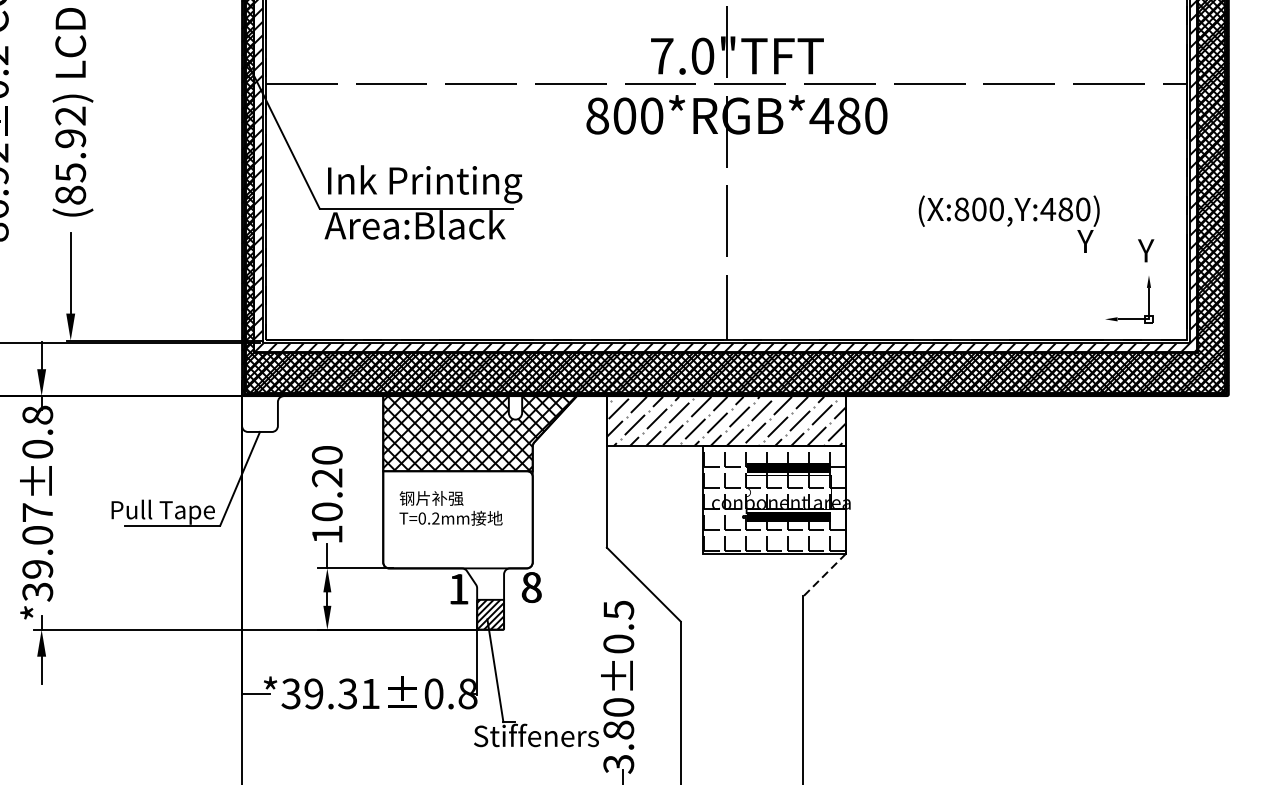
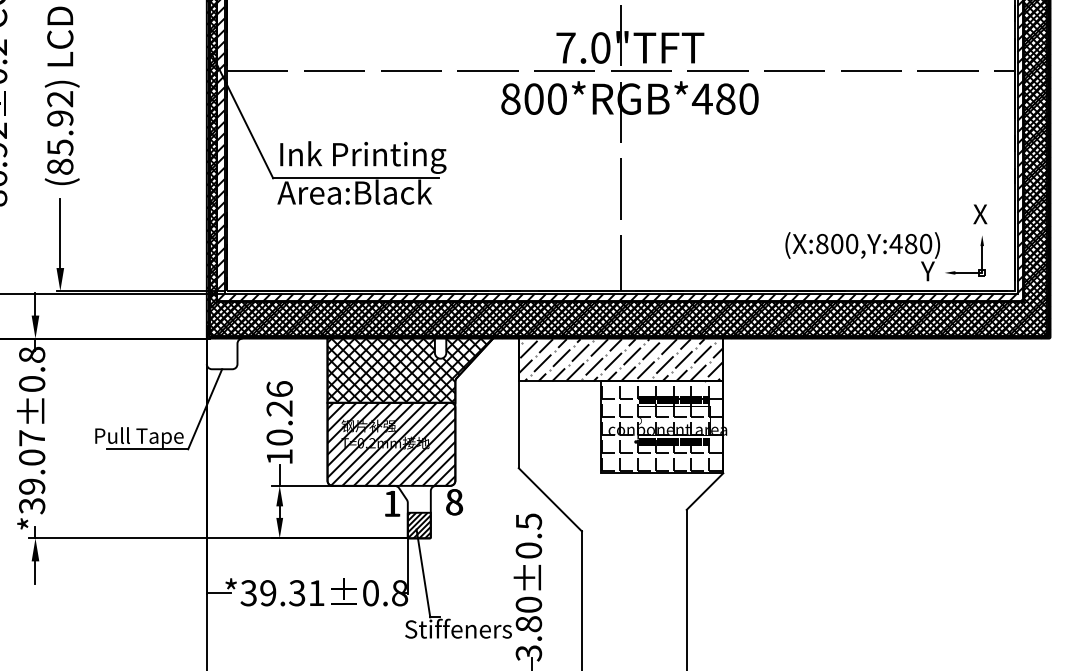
text: (1008, 224) -> (862, 256), moved
text: (1145, 250) -> (979, 214), Y -> X
text: (327, 455) -> (279, 389), 10.20 -> 10.26
hatch: (458, 518) -> (391, 443), added
line: (825, 574) -> (705, 491), dashed -> solid

